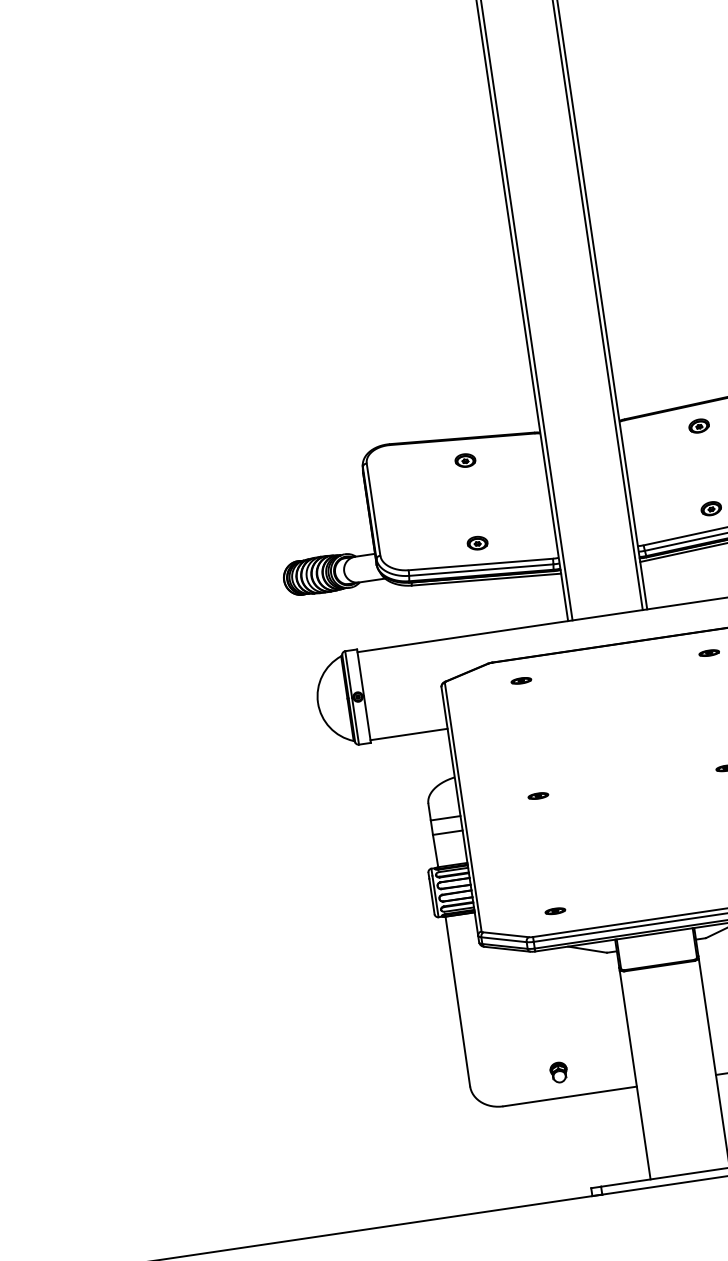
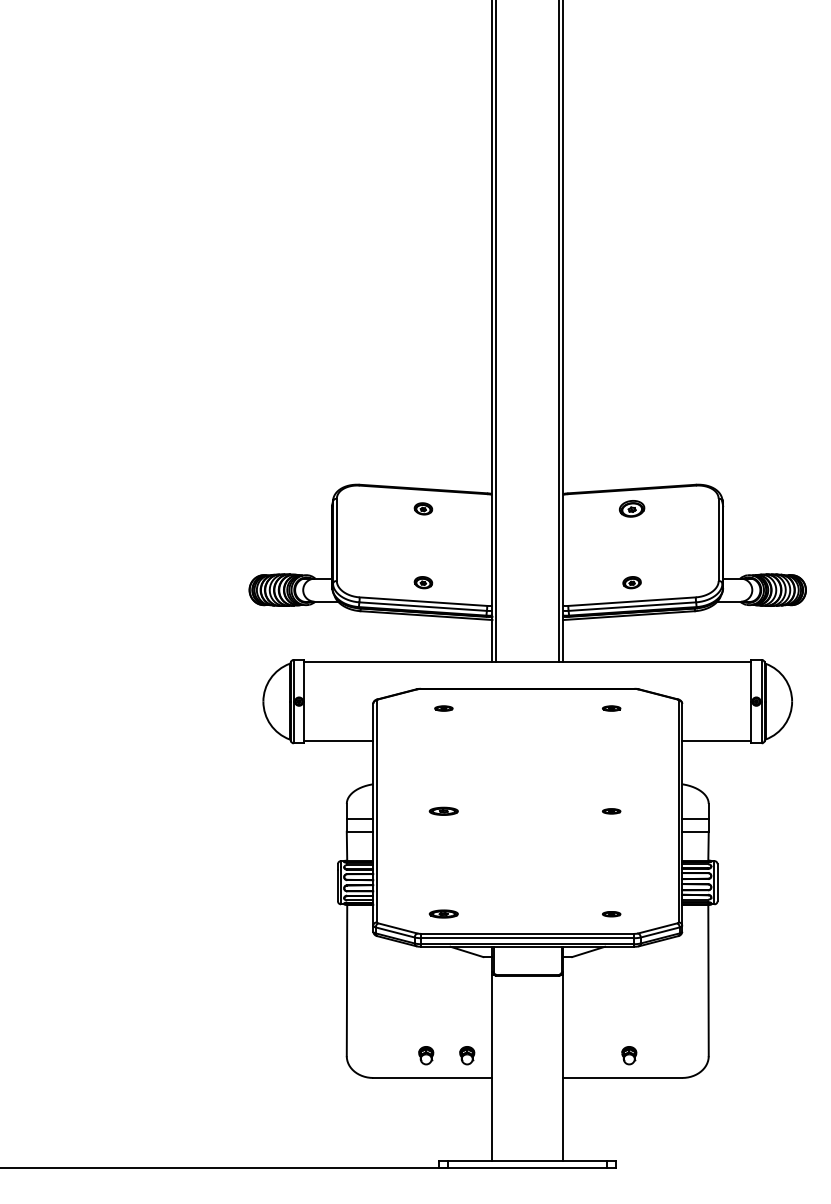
part: (698, 425) -> (631, 508), size x1.4
part: (537, 796) -> (443, 811), size x1.6
part: (554, 911) -> (443, 914), size x1.6
part: (605, 1065) -> (467, 1055), added

